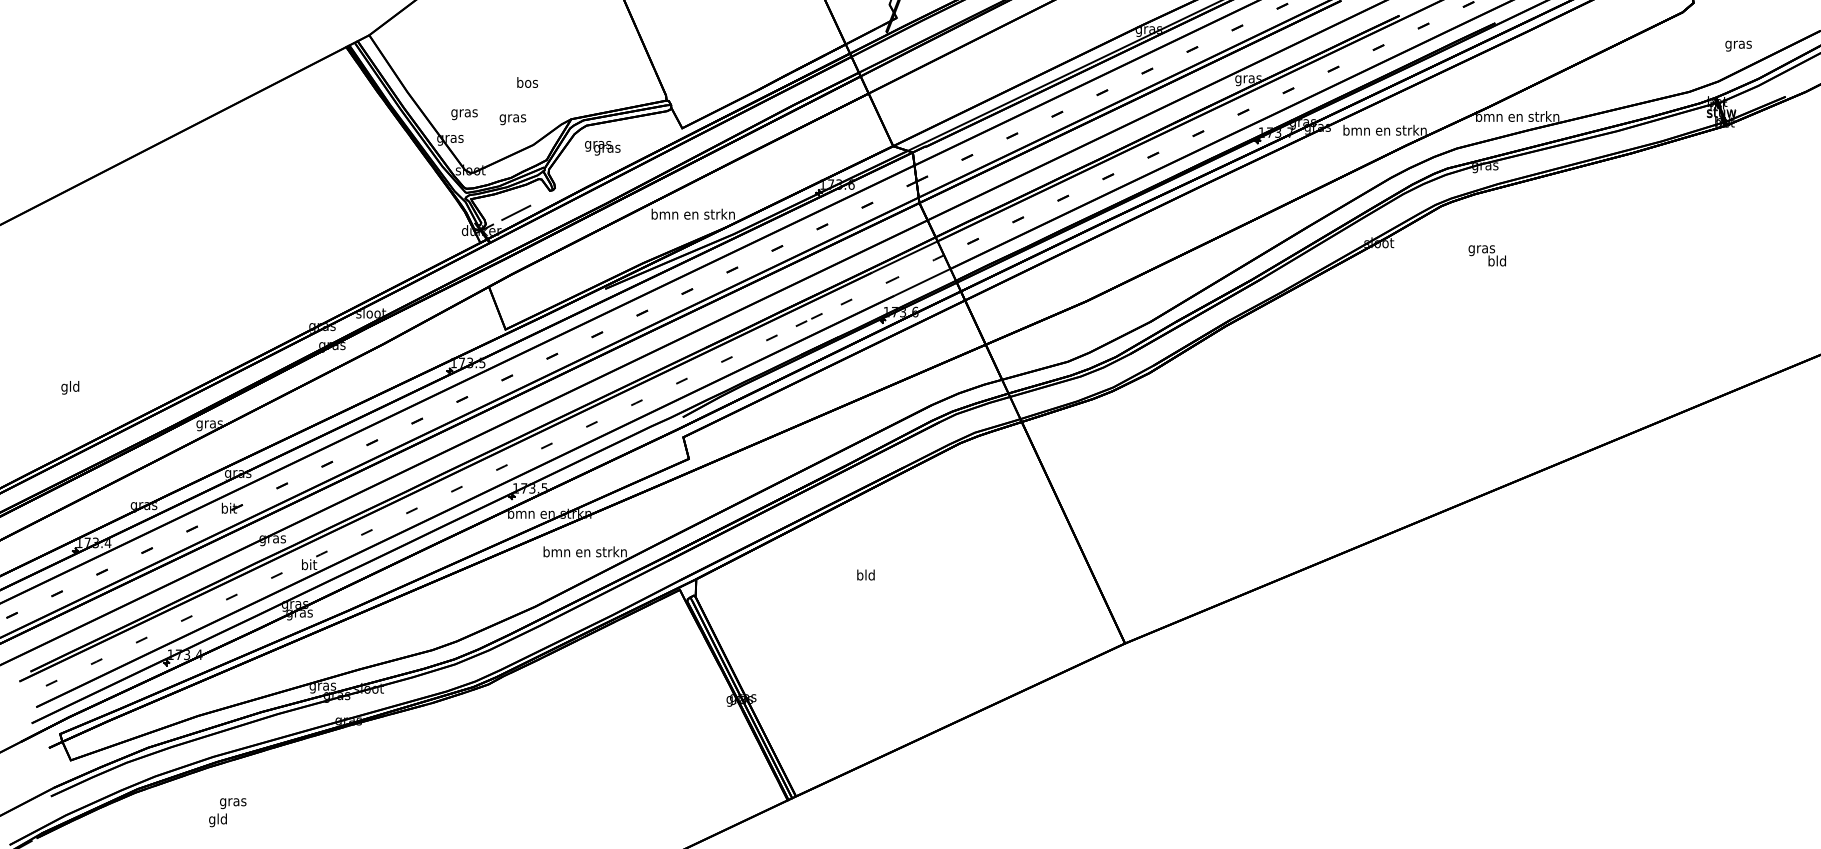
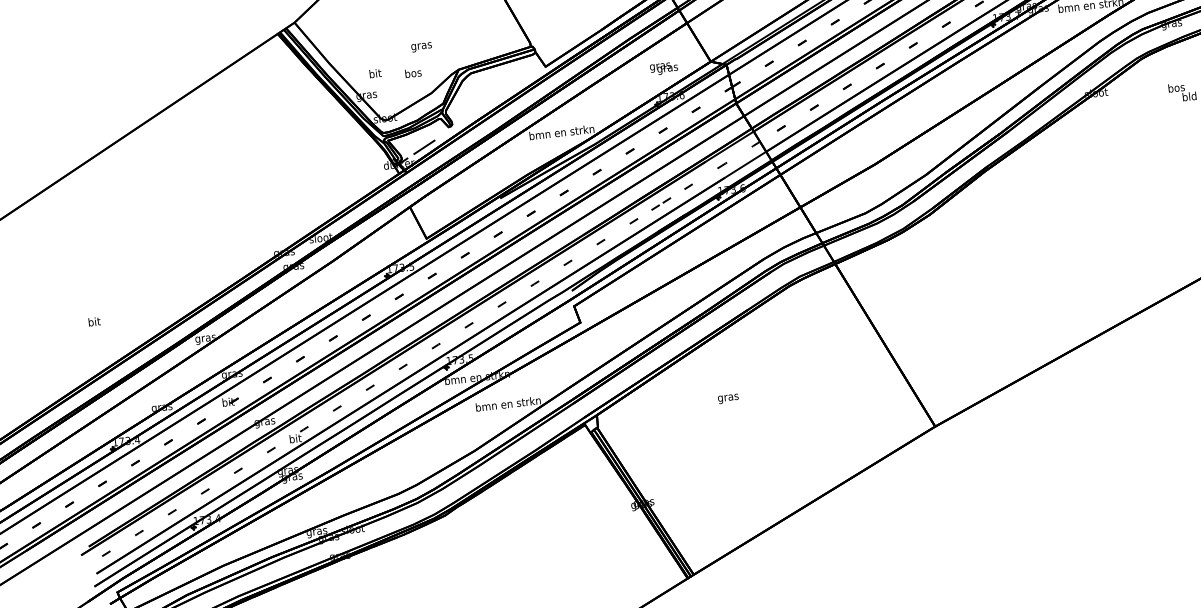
text: (527, 83) -> (421, 45), bos -> gras
text: (464, 113) -> (375, 74), gras -> bit
text: (512, 118) -> (413, 74), gras -> bos
text: (602, 148) -> (663, 68), moved
text: (1481, 249) -> (1176, 89), gras -> bos
text: (70, 387) -> (94, 322), gld -> bit
text: (865, 576) -> (727, 397), bld -> gras

